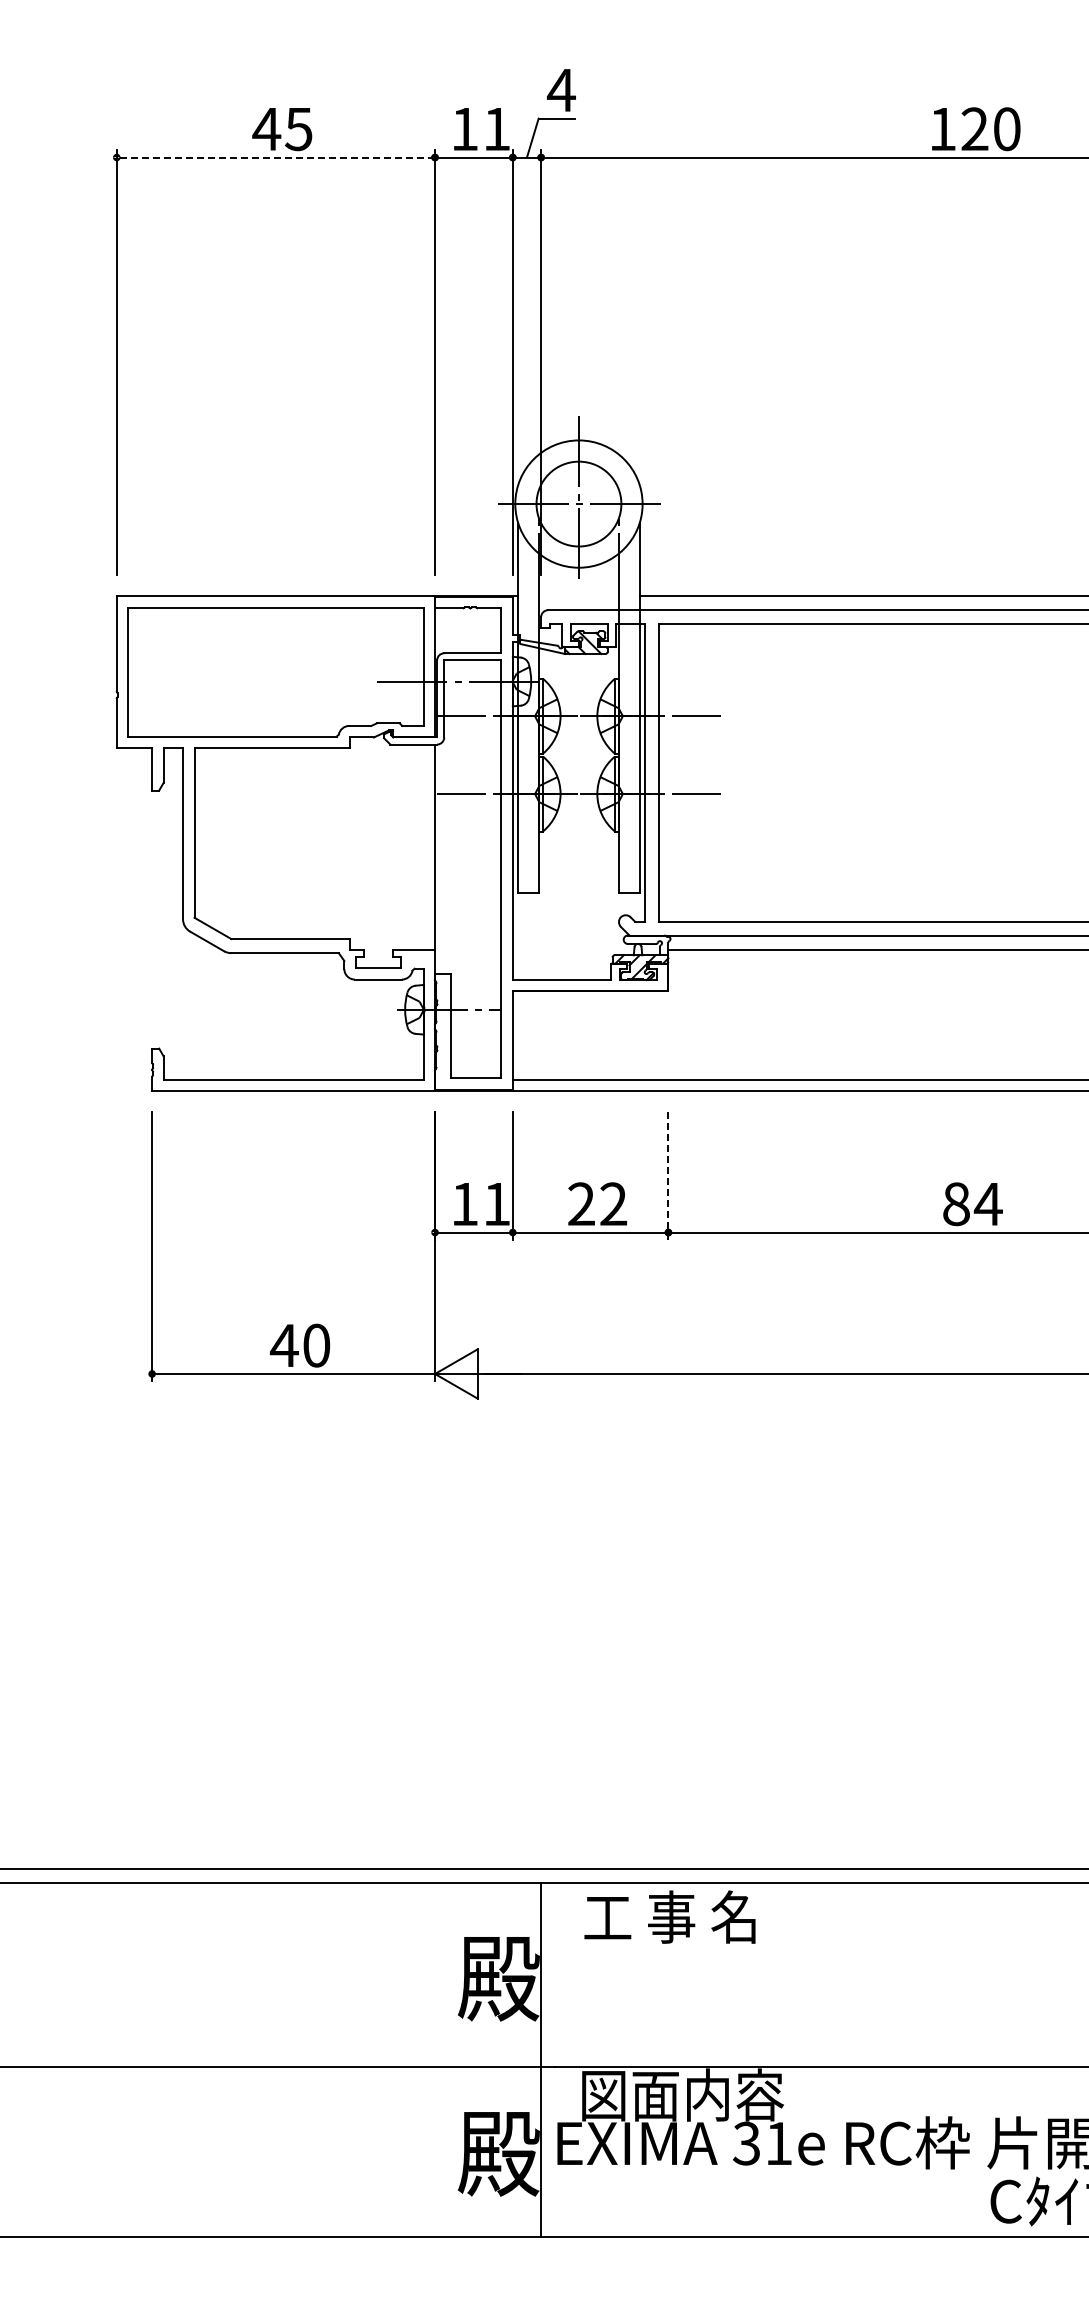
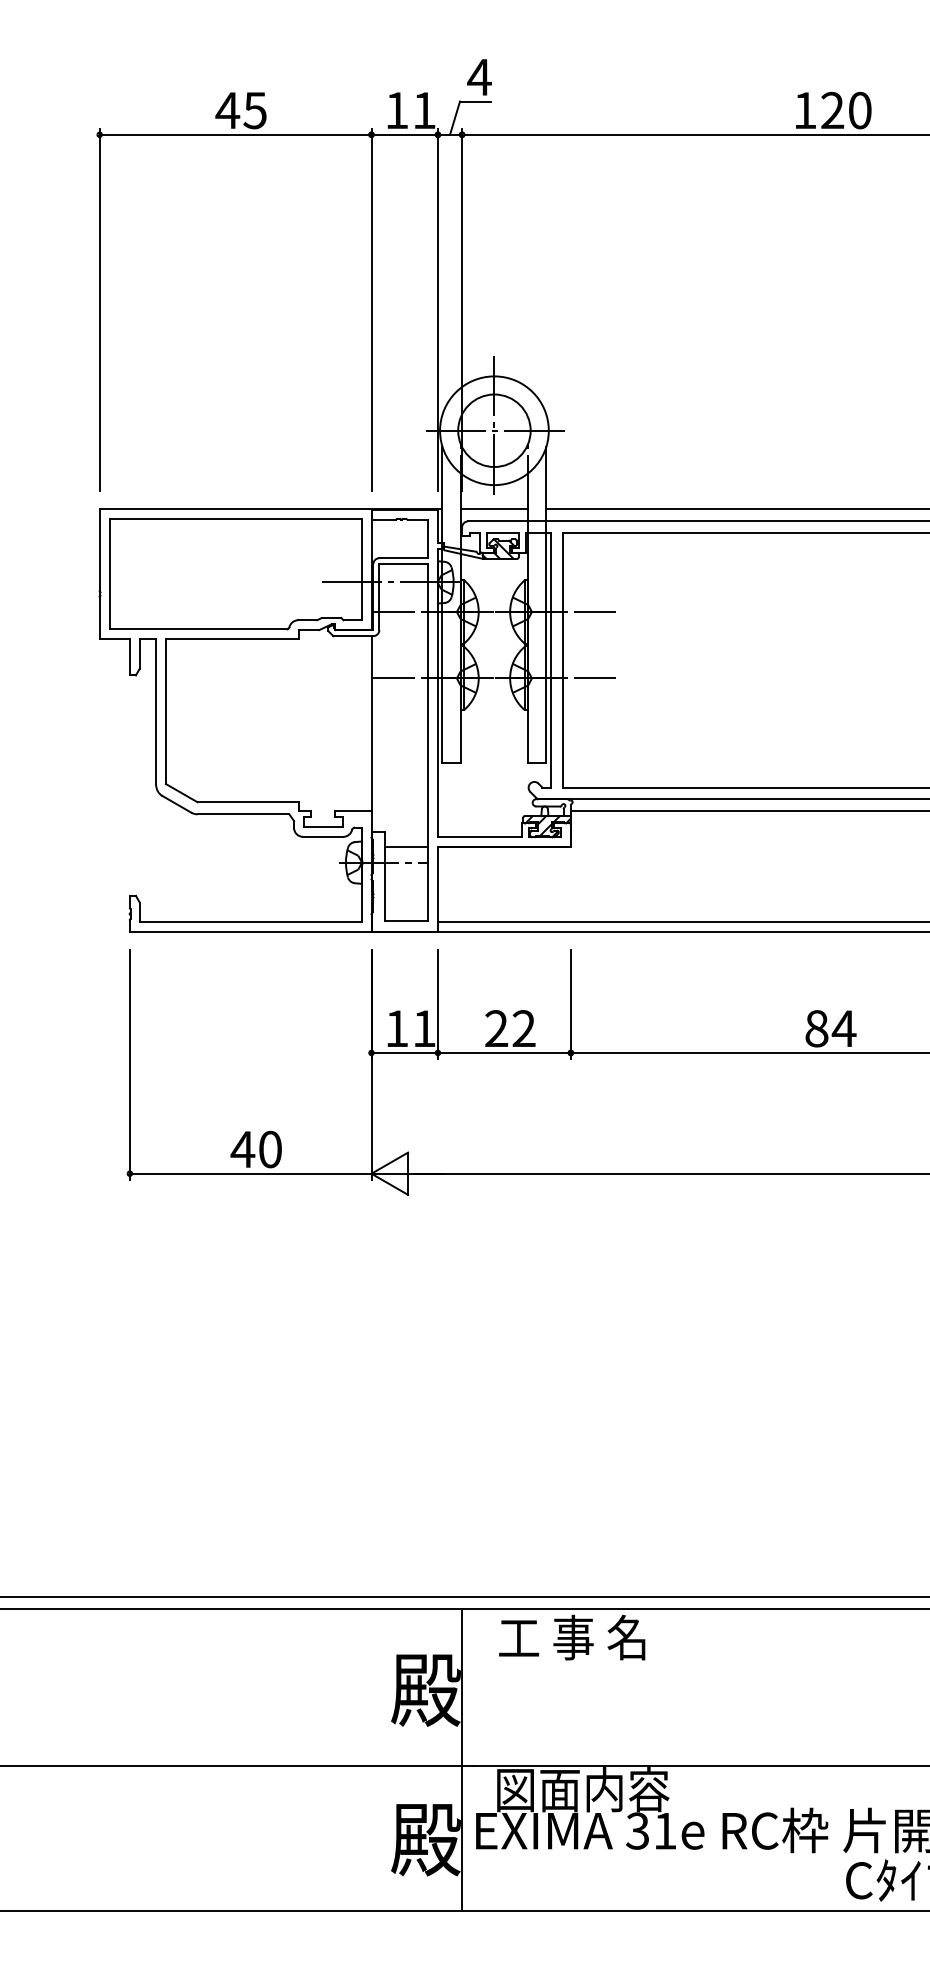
line: (275, 157) -> (235, 134), dashed -> solid
line: (578, 596) -> (494, 509), added
line: (475, 991) -> (406, 847), added
line: (668, 1175) -> (570, 1004), dashed -> solid

